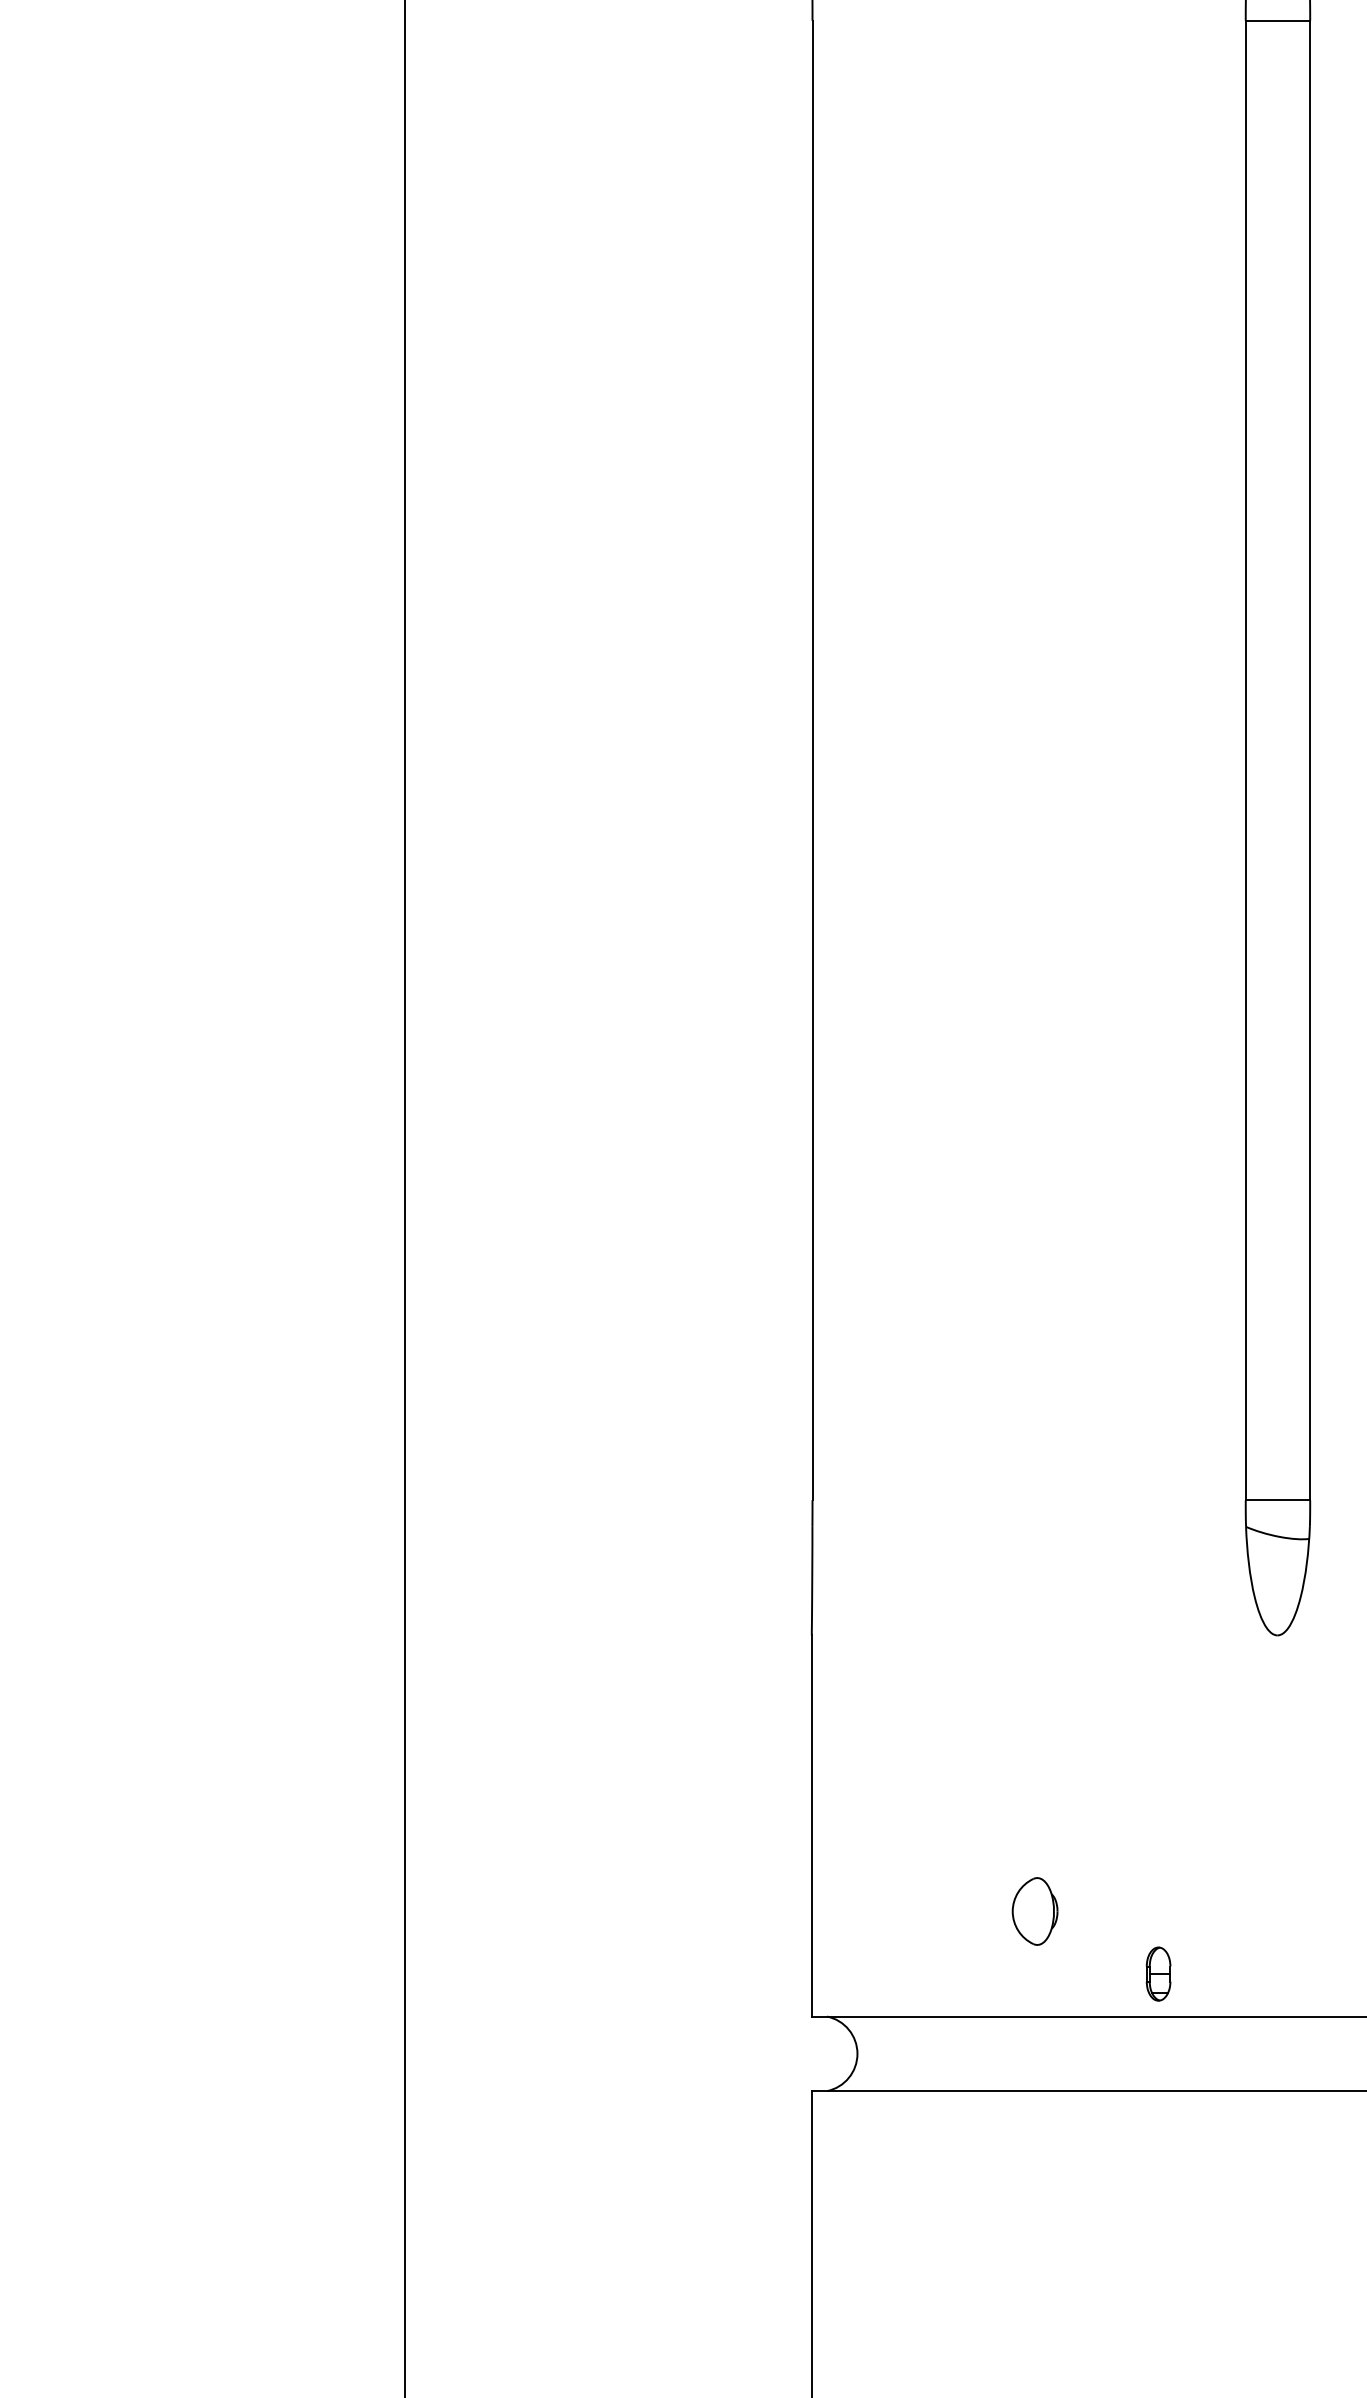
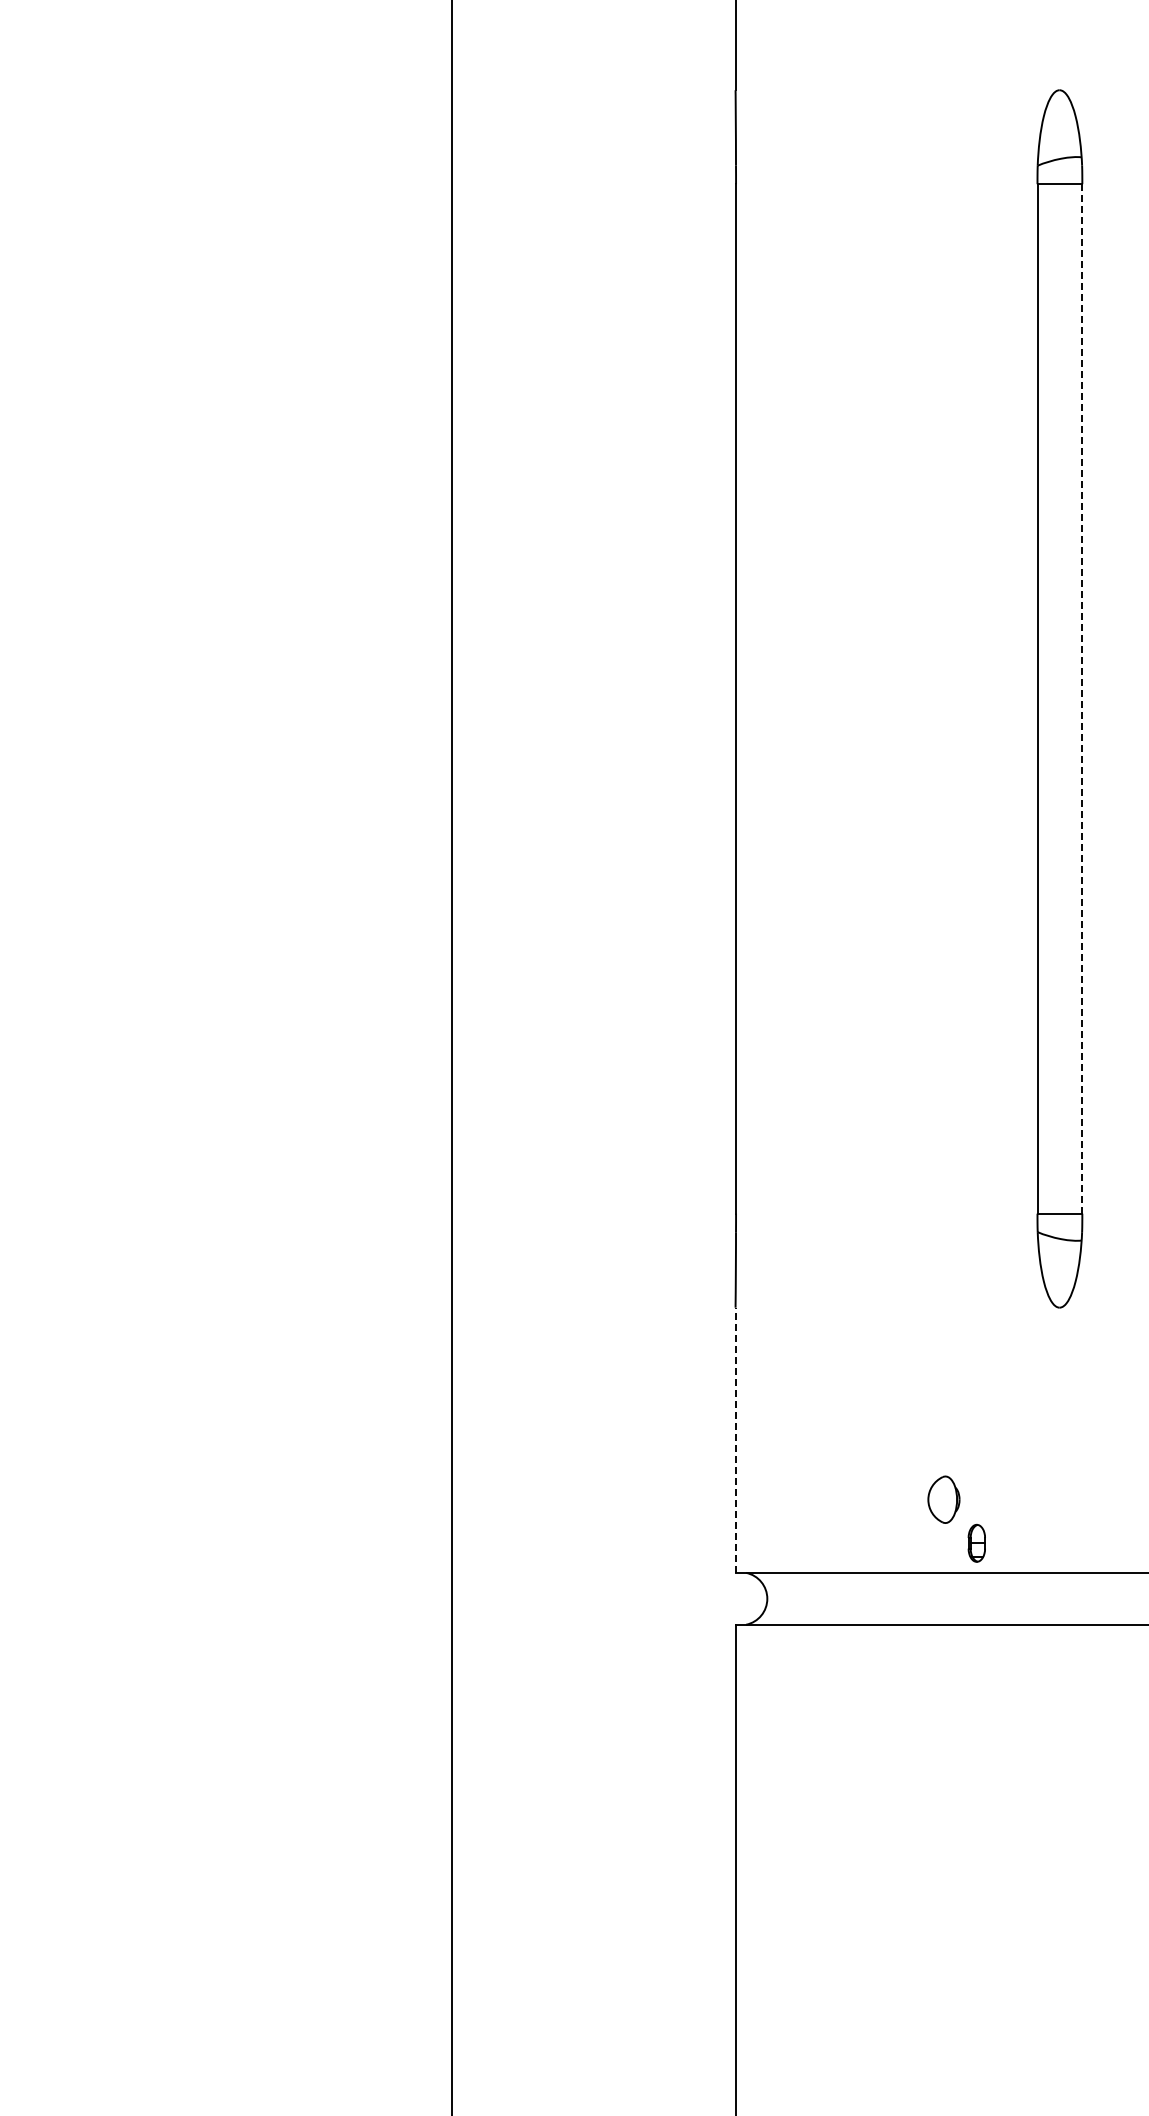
line: (1310, 759) -> (1082, 698), solid -> dashed
line: (811, 1826) -> (735, 1440), solid -> dashed
part: (1034, 1911) -> (943, 1499), moved

